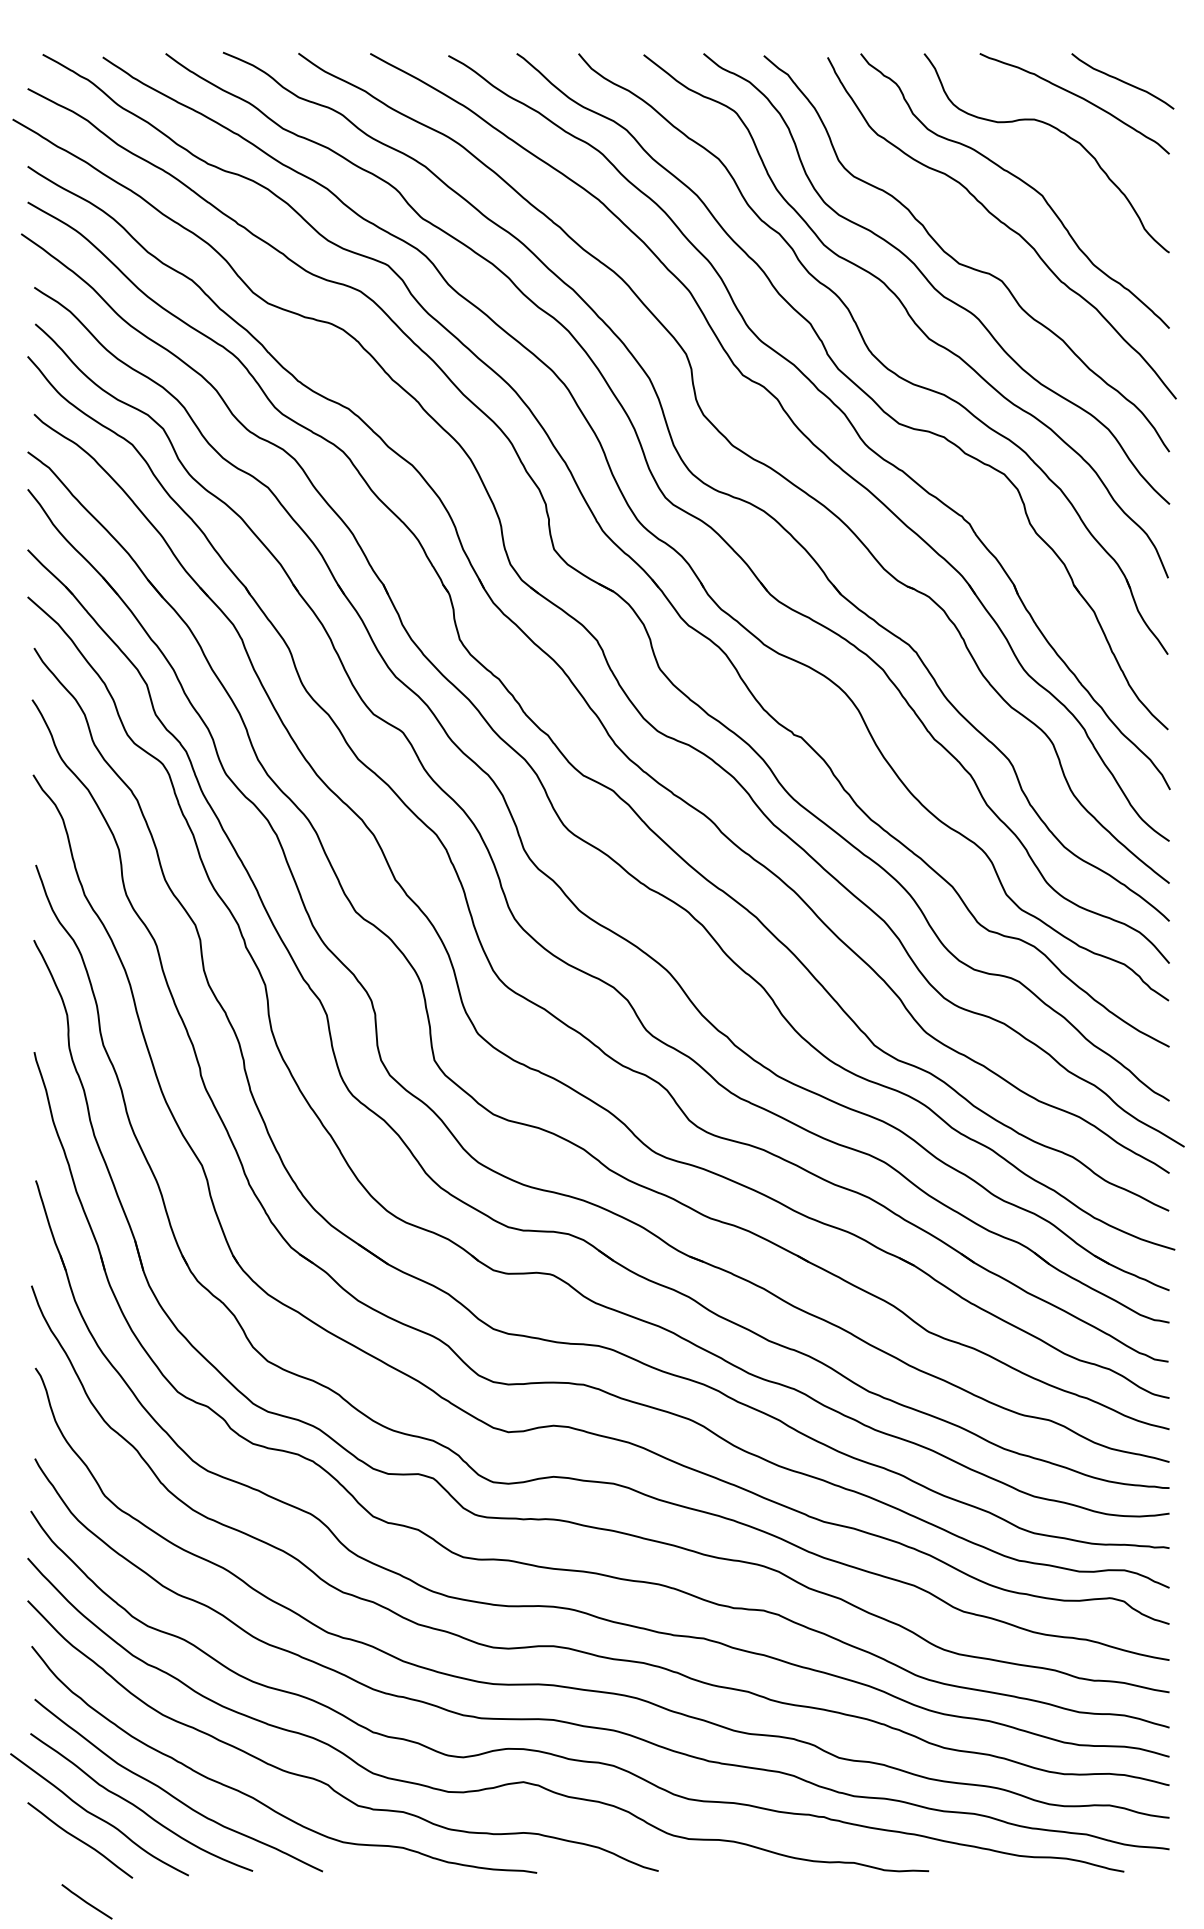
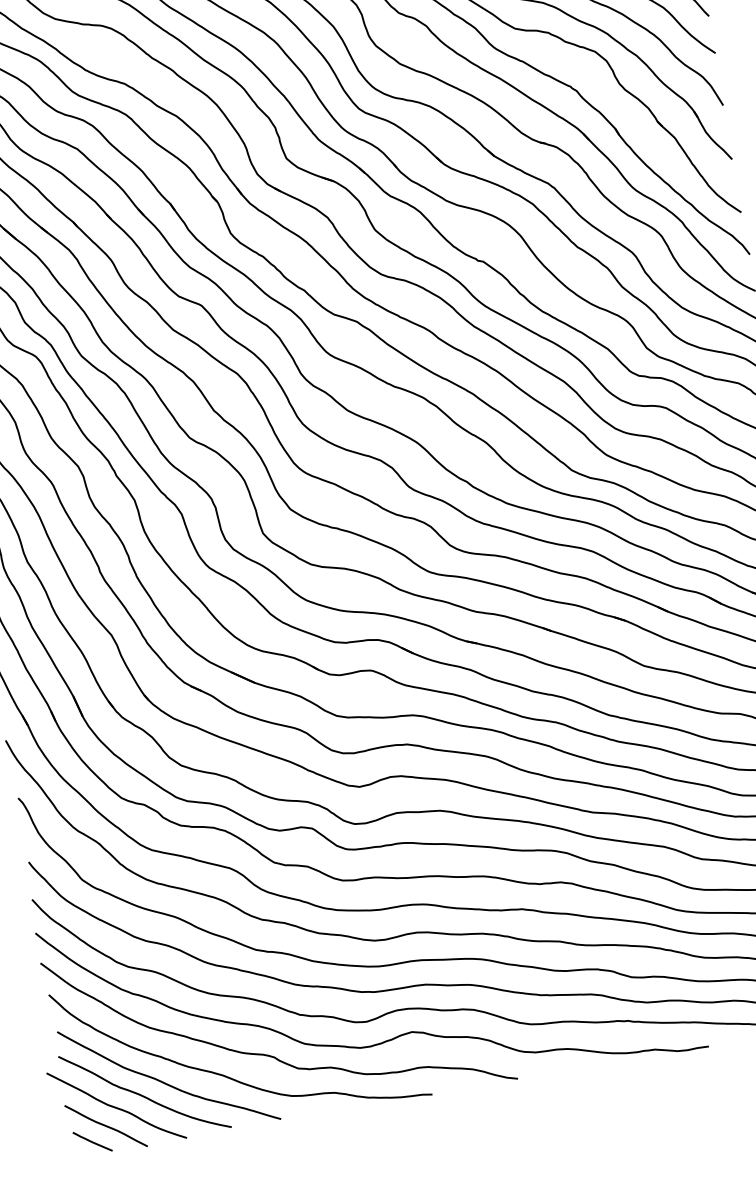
line: (86, 1901) -> (92, 1141), moved

